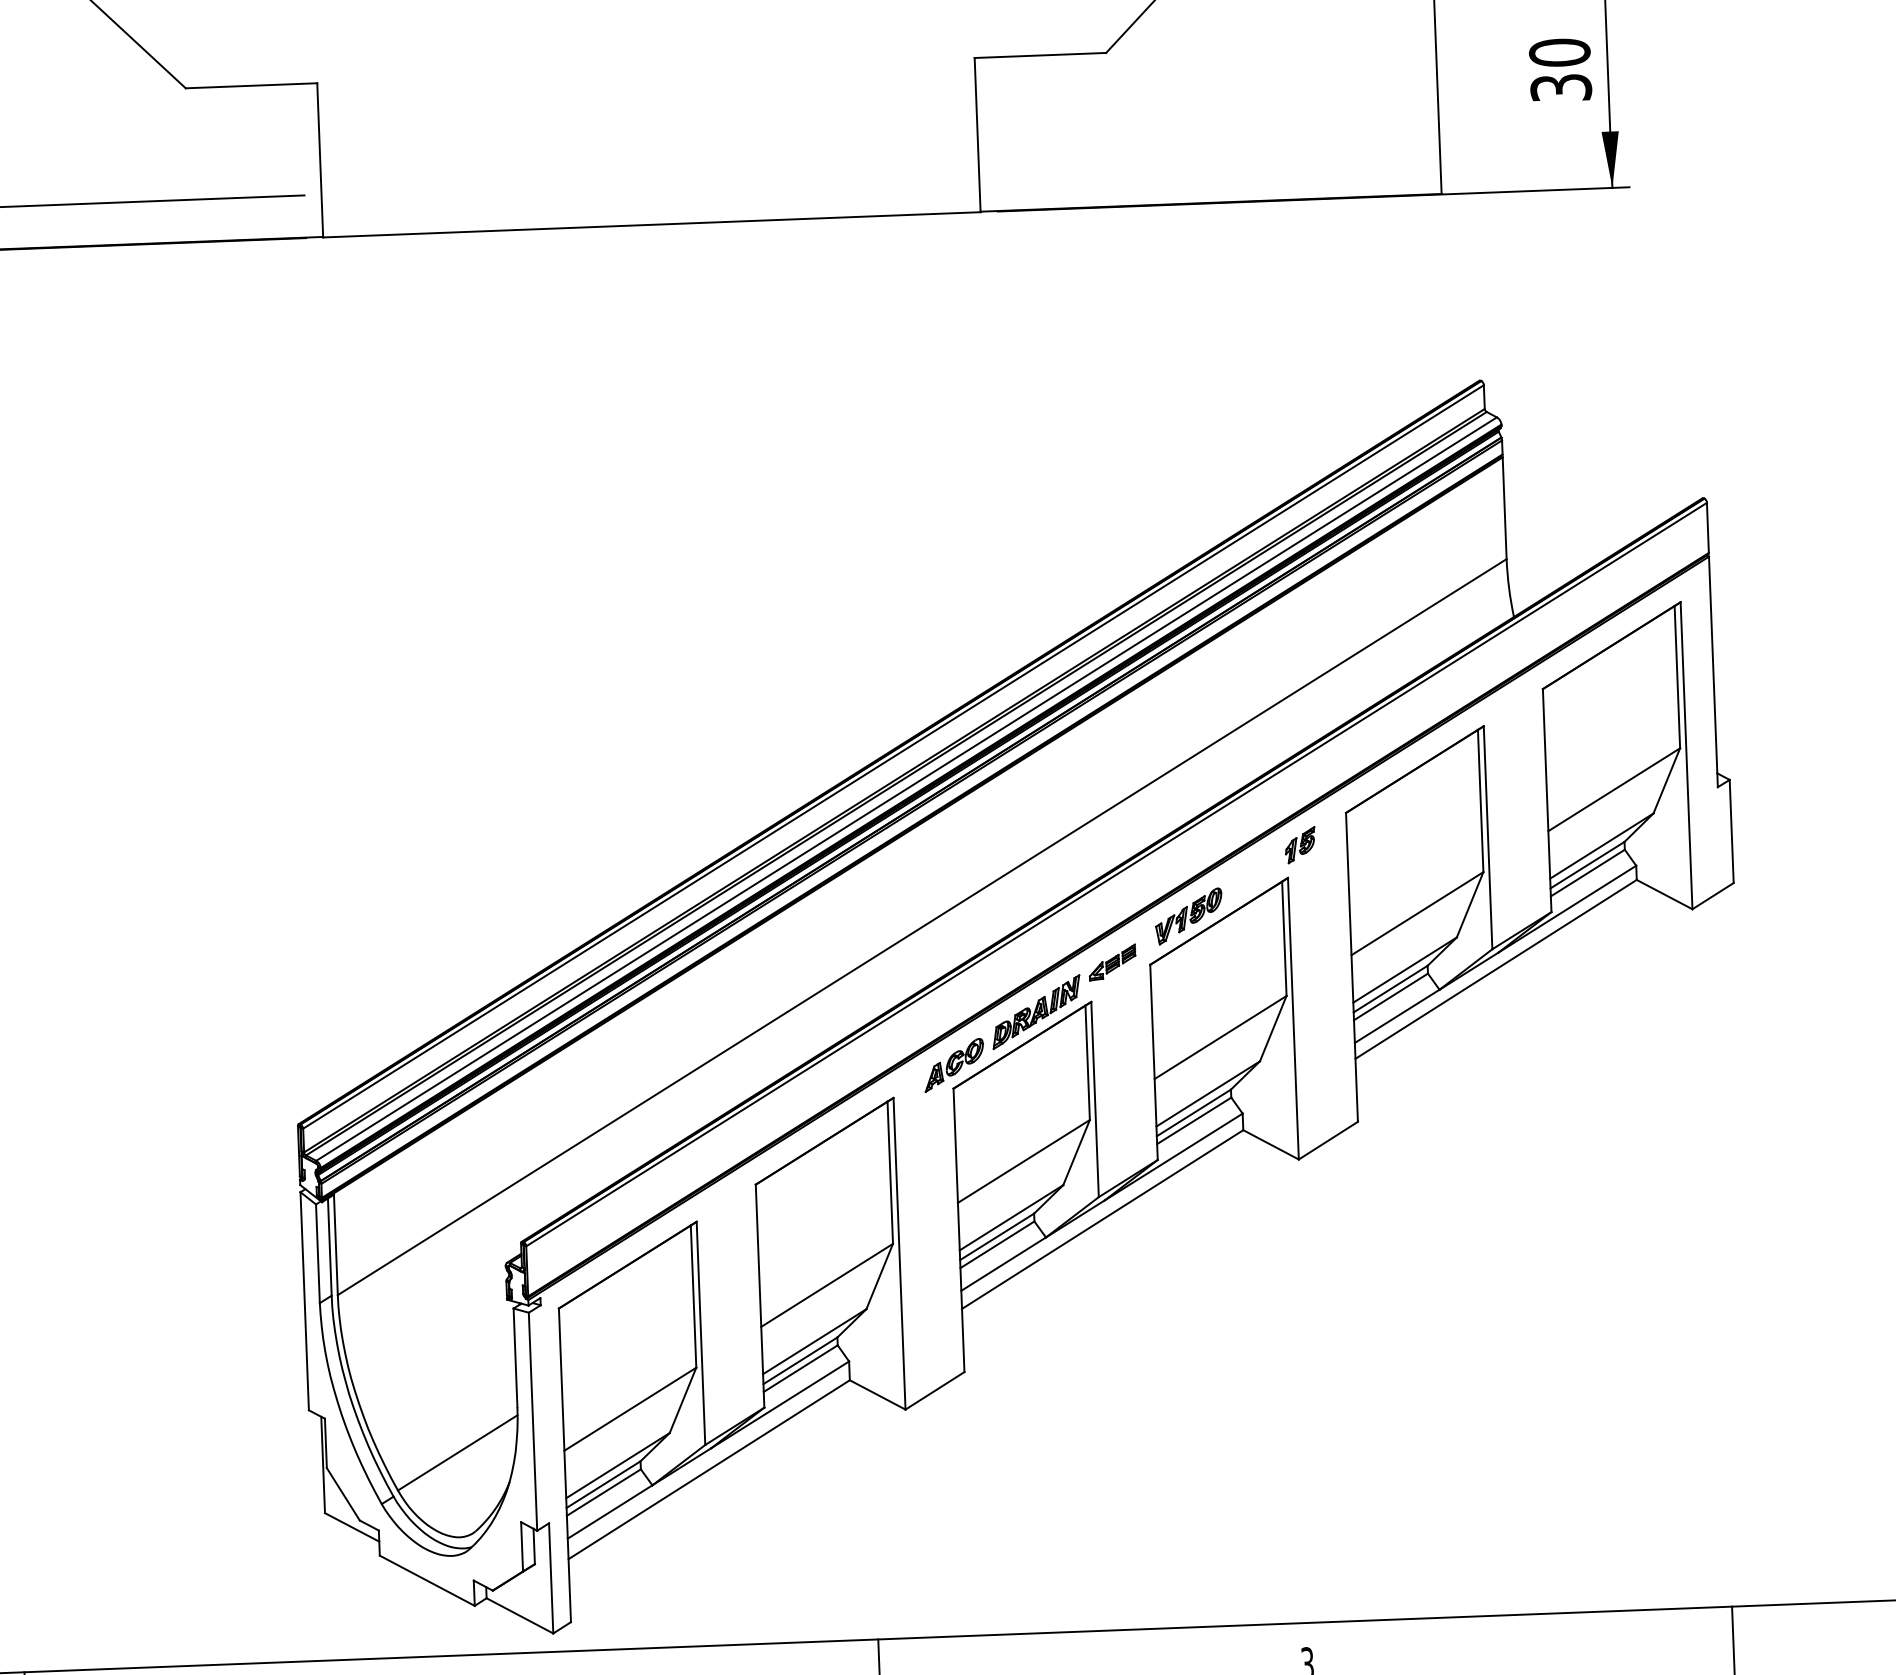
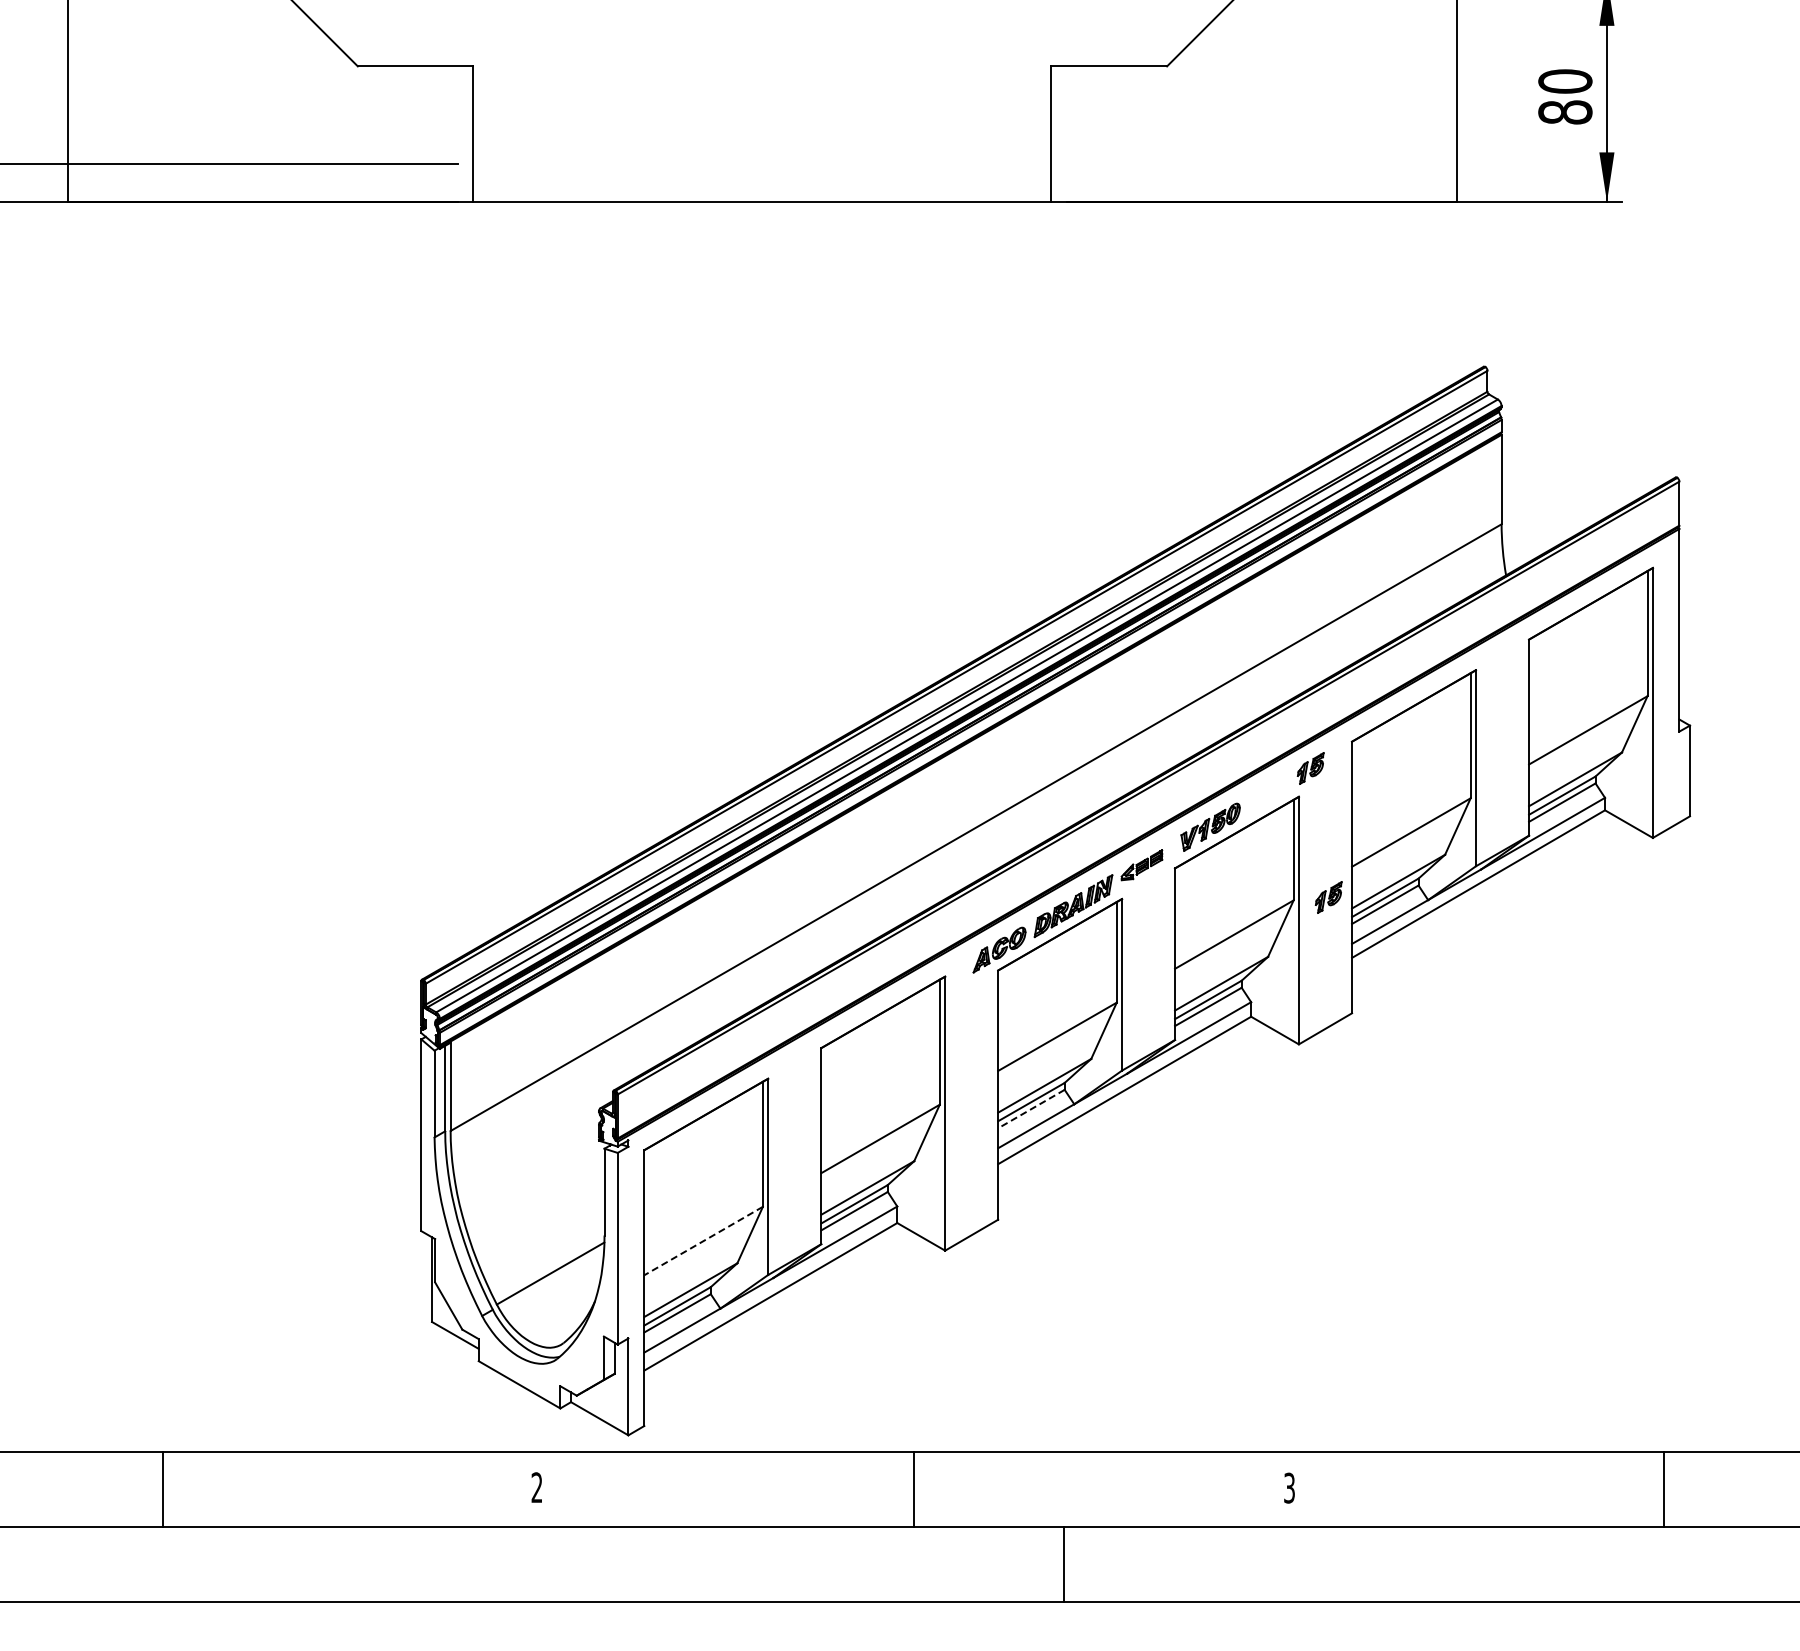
text: (1561, 87) -> (1565, 112), 30 -> 80
part: (1326, 991) -> (1328, 897), added
line: (997, 1245) -> (1031, 1109), solid -> dashed
line: (630, 1409) -> (703, 1241), solid -> dashed

